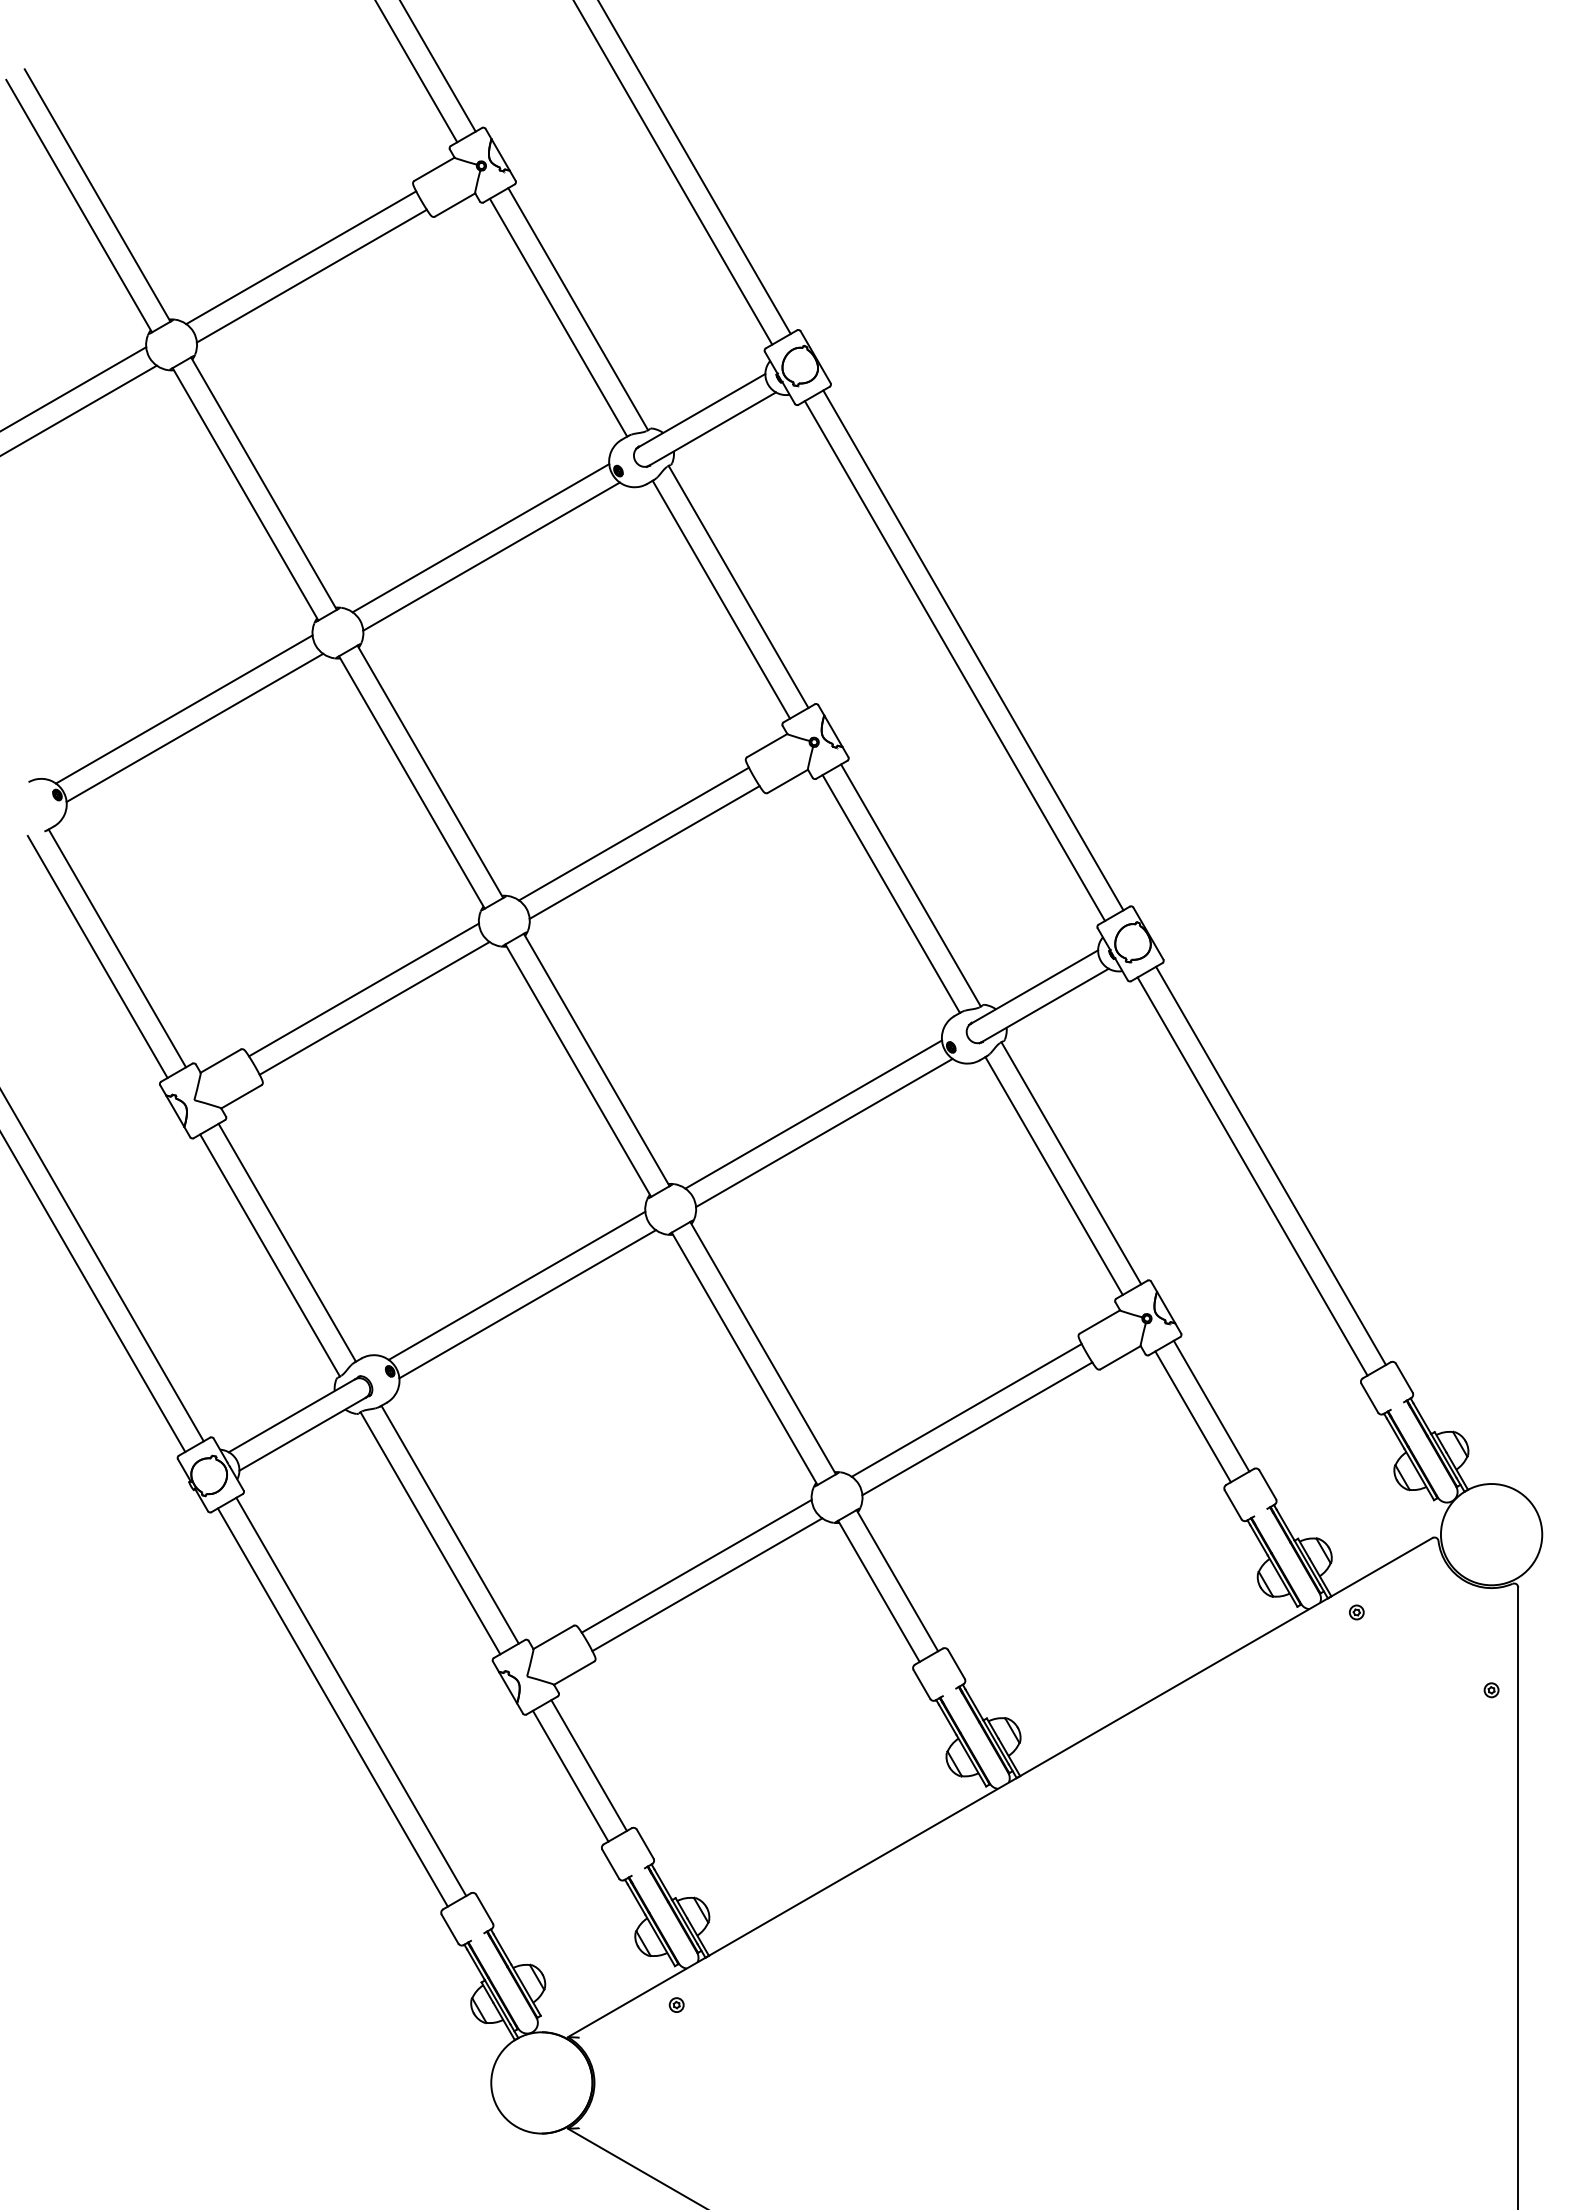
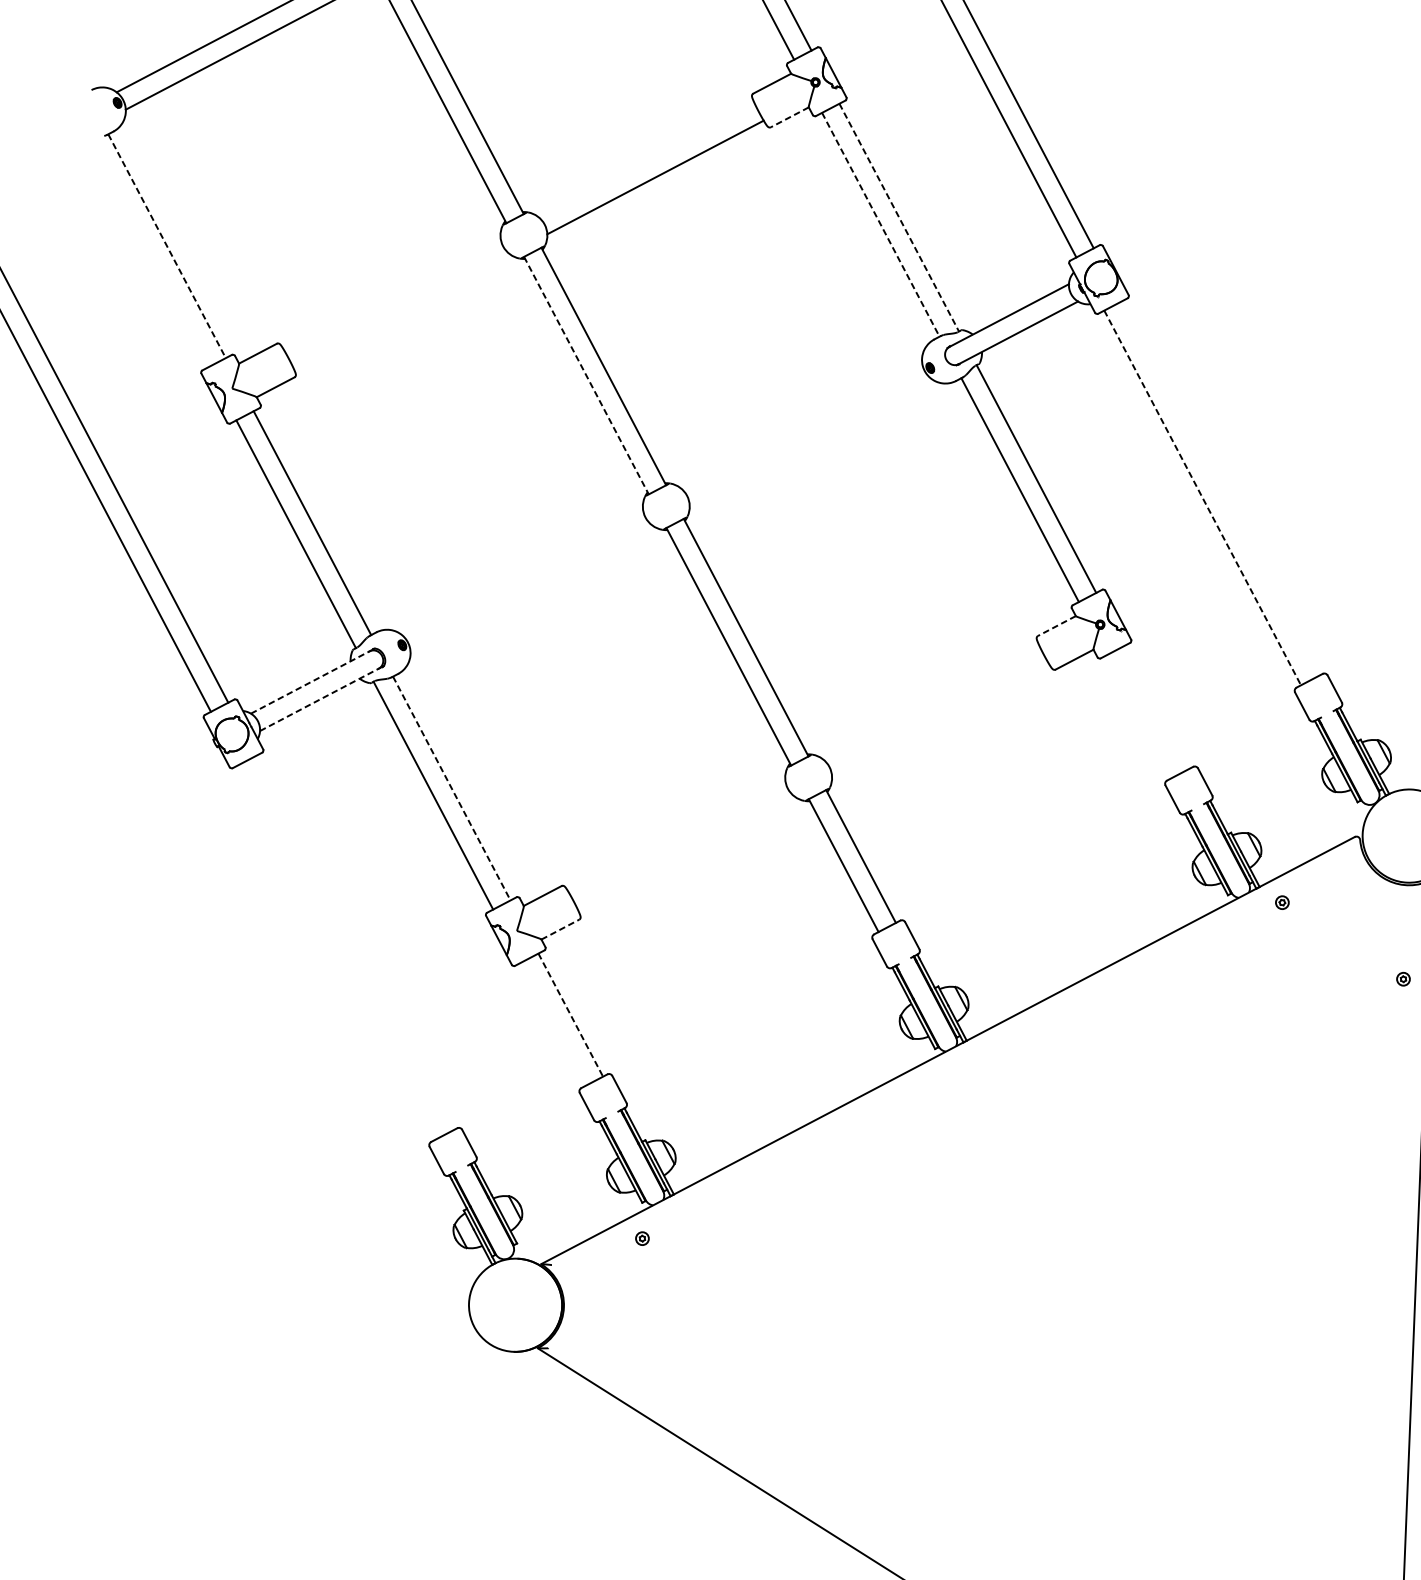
line: (787, 781) -> (789, 117), solid -> dashed
line: (633, 833) -> (645, 159), removed
line: (910, 885) -> (898, 217), solid -> dashed
line: (891, 894) -> (880, 225), solid -> dashed
line: (117, 948) -> (167, 246), solid -> dashed
line: (97, 956) -> (148, 252), removed
line: (363, 989) -> (391, 293), removed
line: (374, 1008) -> (401, 310), removed
line: (578, 1070) -> (586, 375), solid -> dashed
line: (813, 1114) -> (801, 424), removed
line: (824, 1132) -> (810, 441), removed
line: (1270, 1165) -> (1219, 488), removed
line: (1252, 1176) -> (1202, 497), solid -> dashed
line: (516, 1285) -> (521, 570), removed
line: (527, 1304) -> (531, 588), removed
line: (1099, 1322) -> (1056, 626), solid -> dashed
line: (1211, 1405) -> (1156, 706), removed
line: (966, 1410) -> (930, 702), removed
line: (291, 1415) -> (309, 682), solid -> dashed
line: (1192, 1416) -> (1138, 716), removed
line: (977, 1428) -> (940, 719), removed
line: (302, 1434) -> (319, 700), solid -> dashed
line: (450, 1525) -> (452, 789), solid -> dashed
line: (696, 1565) -> (676, 835), removed
line: (707, 1584) -> (686, 852), removed
line: (574, 1672) -> (560, 929), solid -> dashed
line: (351, 1696) -> (354, 942), removed
line: (332, 1707) -> (336, 952), removed
line: (589, 1765) -> (571, 1015), solid -> dashed
line: (570, 1775) -> (553, 1023), removed

